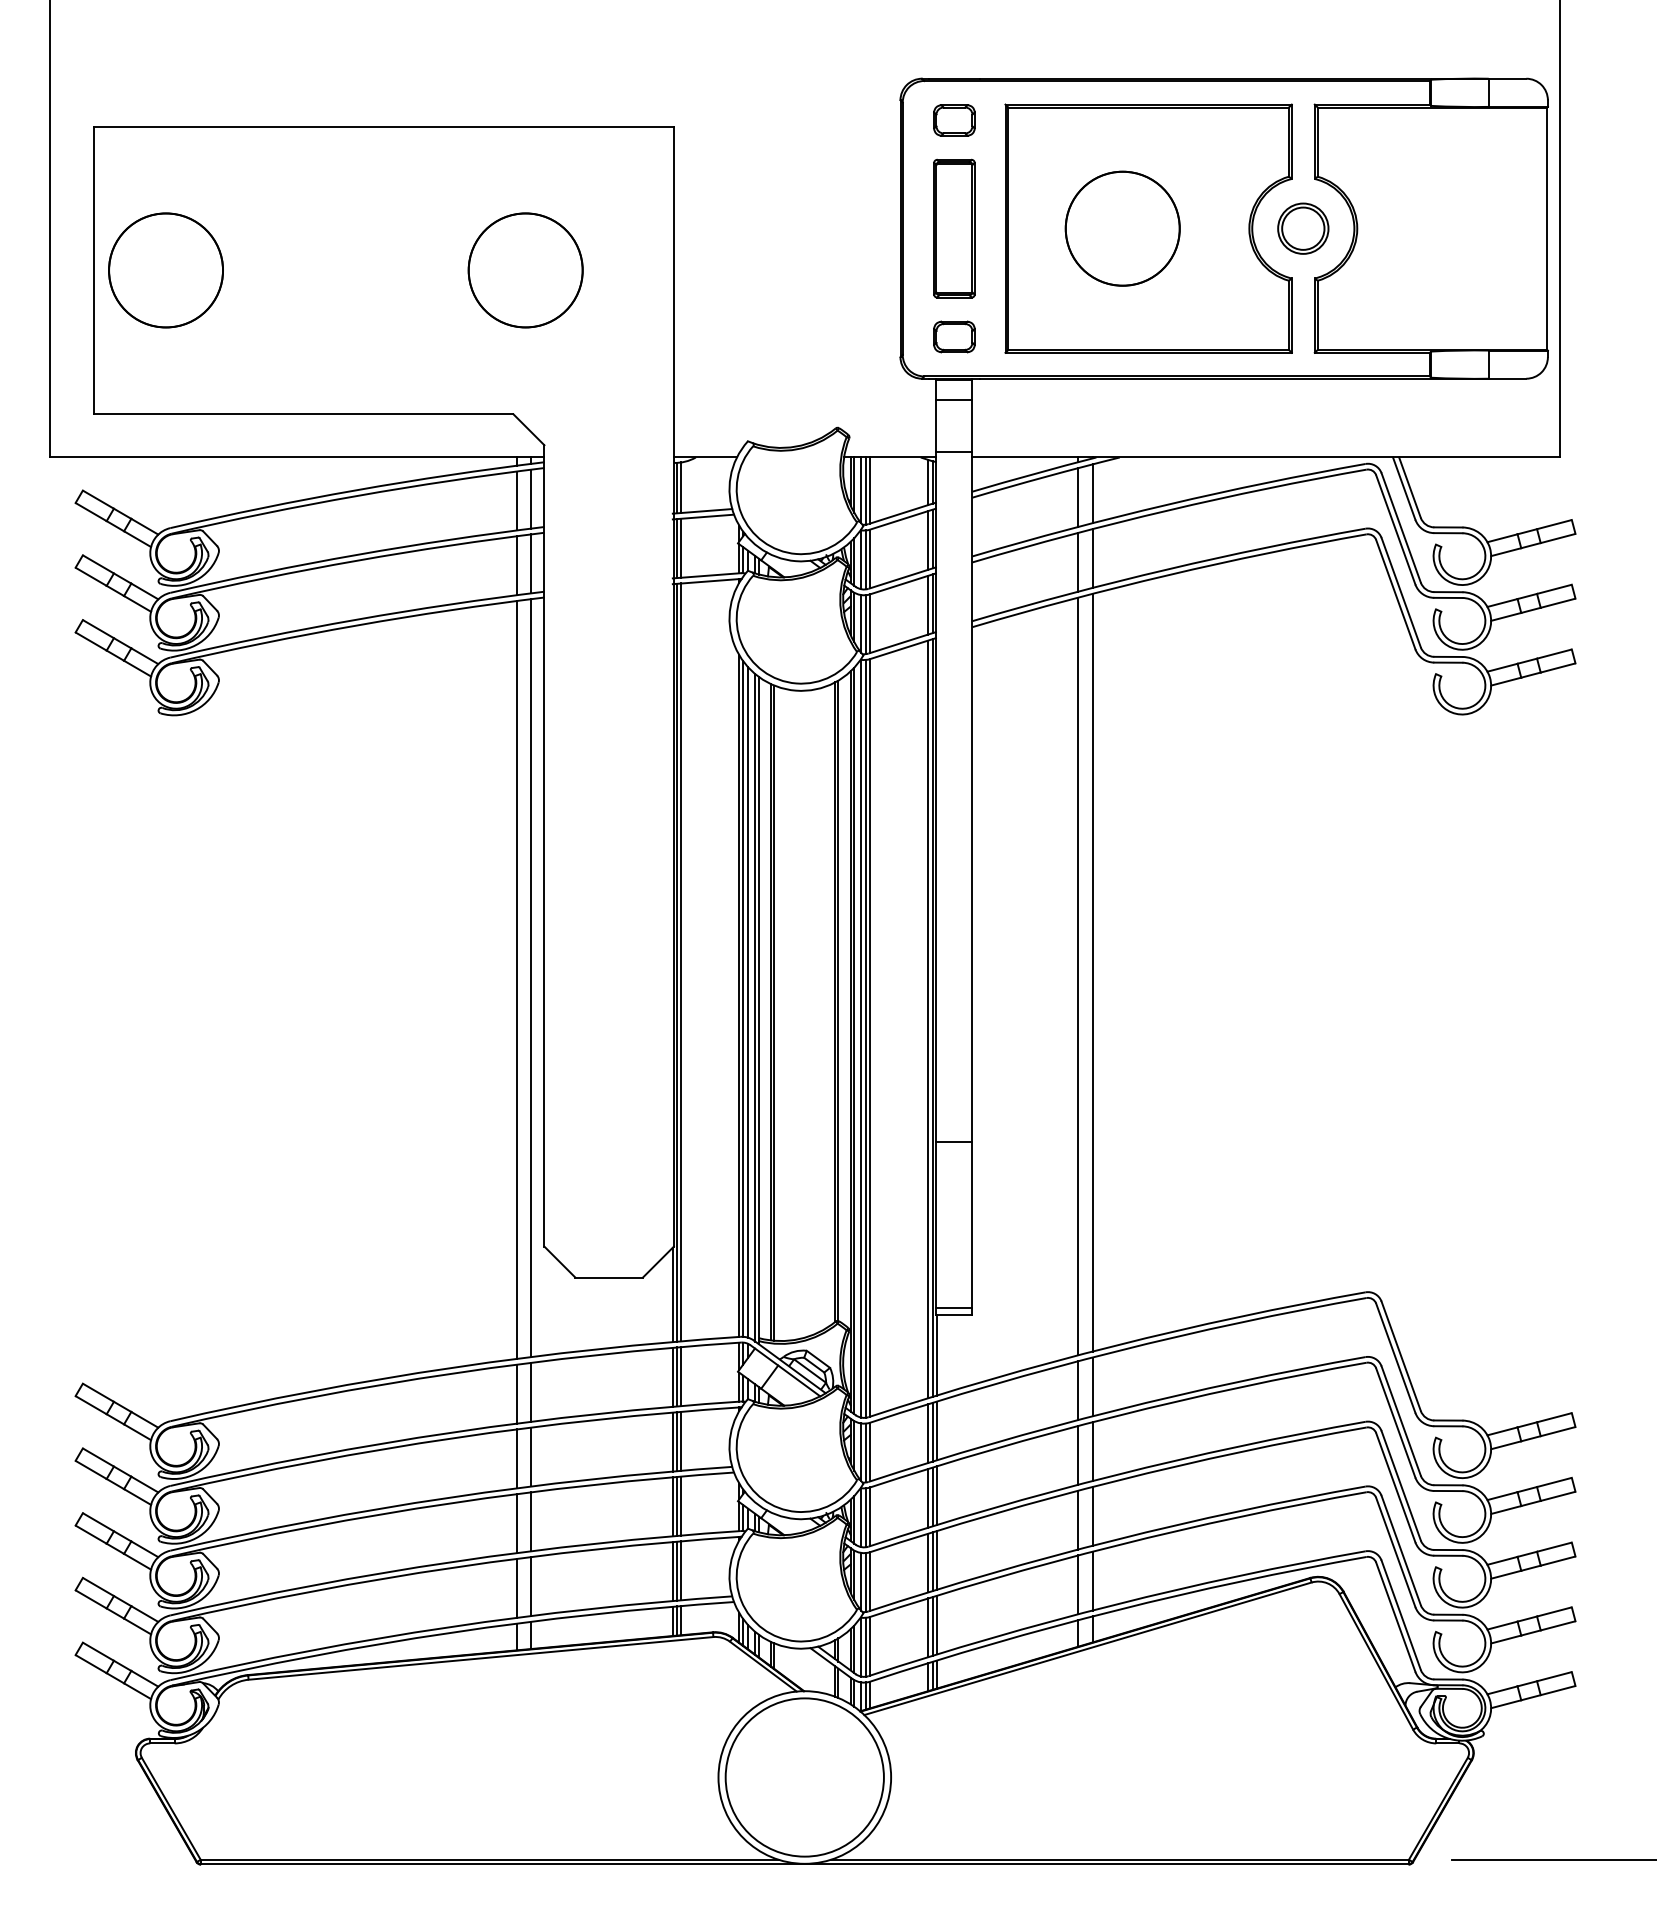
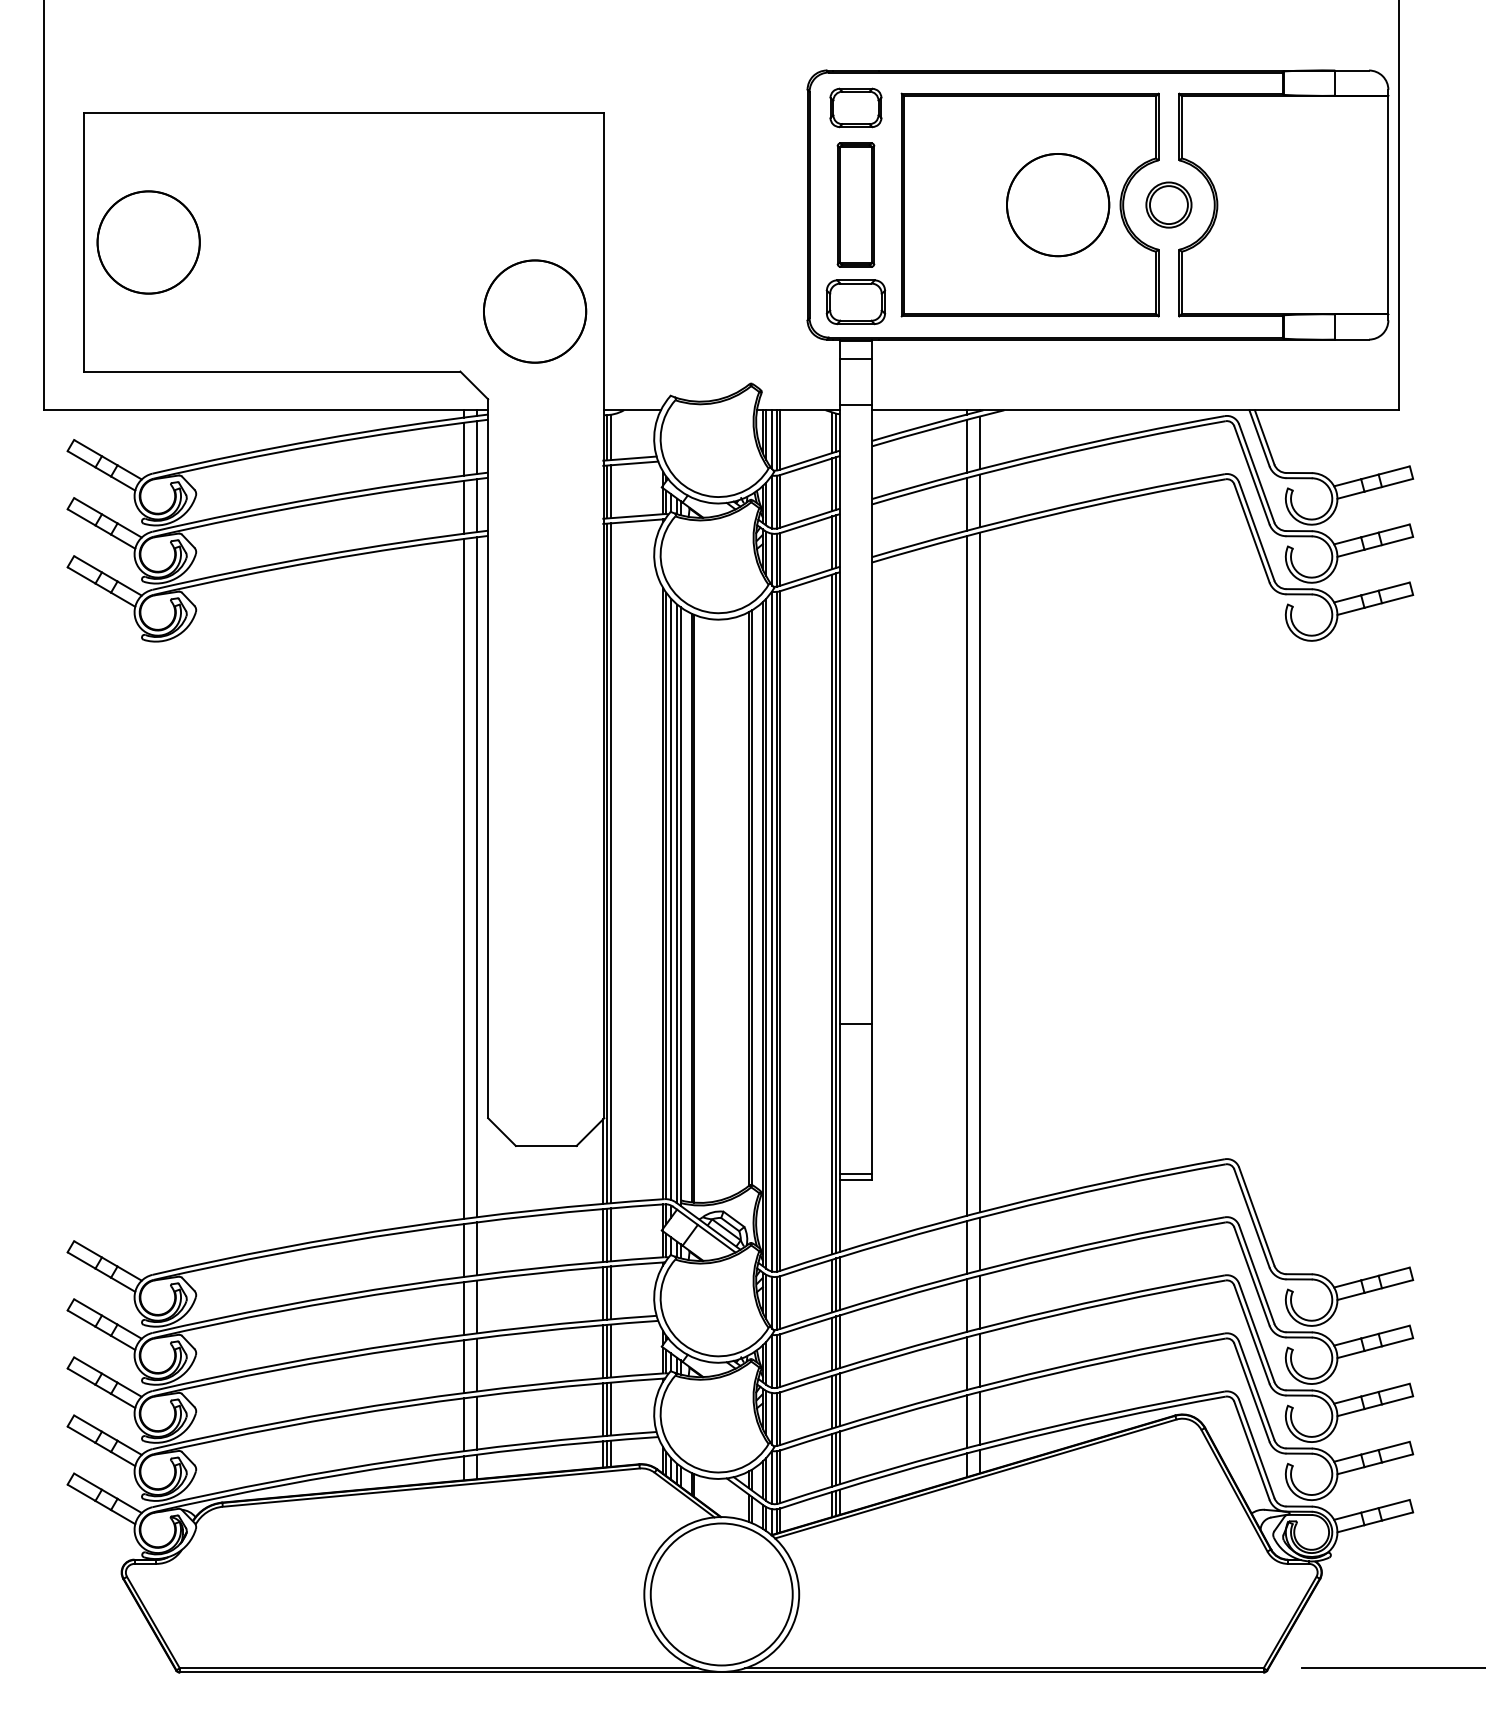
part: (954, 120) -> (856, 107), size x1.4
circle: (1122, 228) -> (1057, 204), moved
circle: (525, 270) -> (534, 311), moved
part: (954, 336) -> (856, 301), size x1.6

